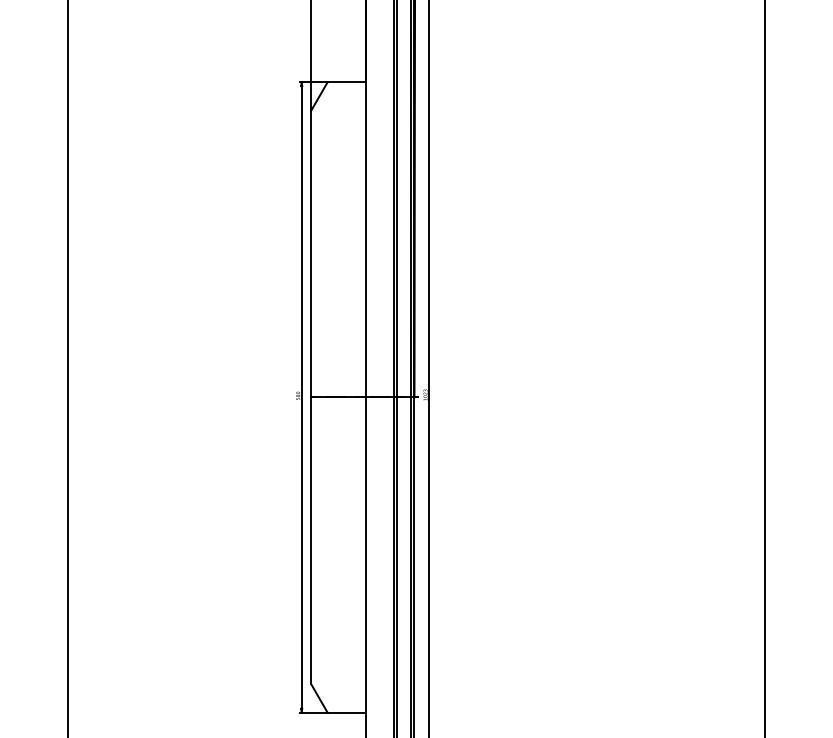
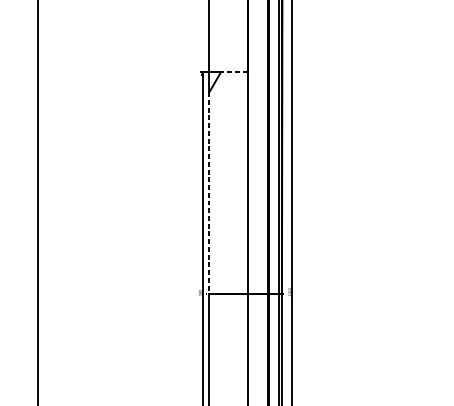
line: (346, 82) -> (234, 72), solid -> dashed
line: (311, 254) -> (209, 193), solid -> dashed

